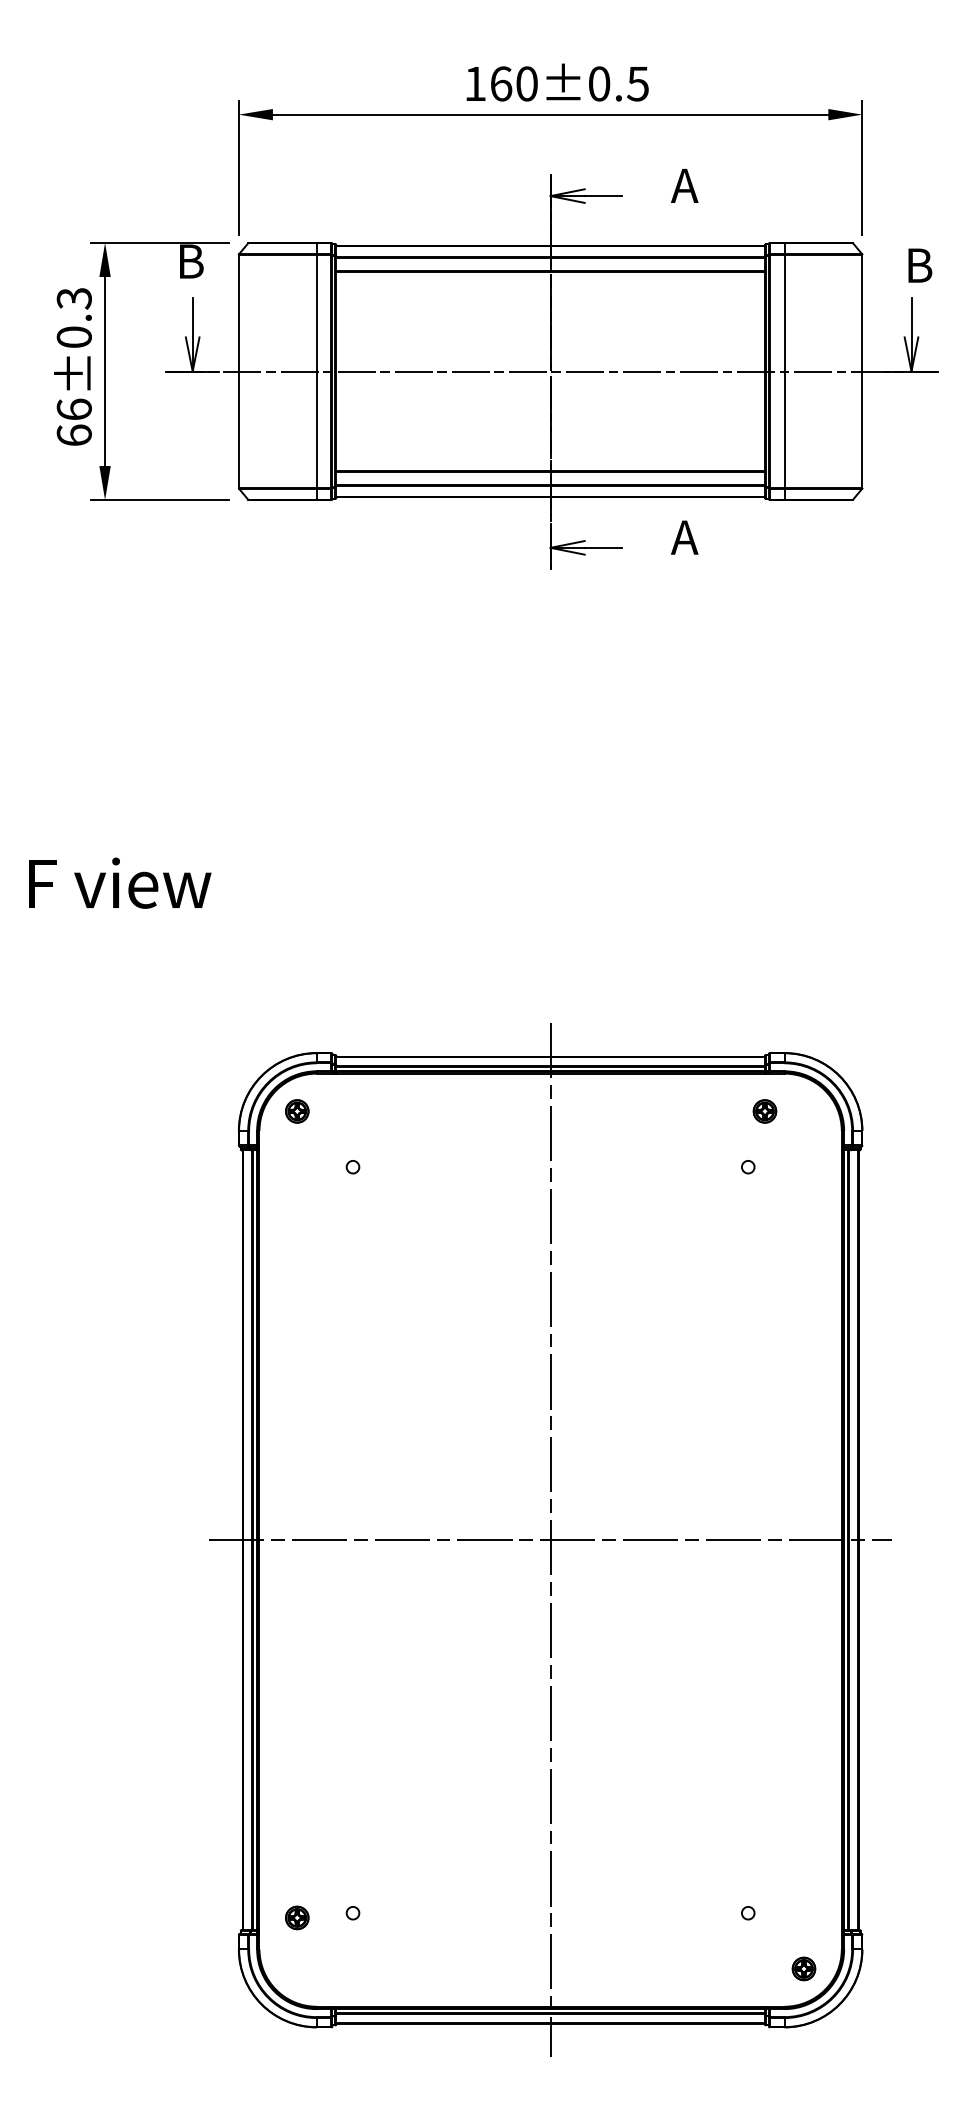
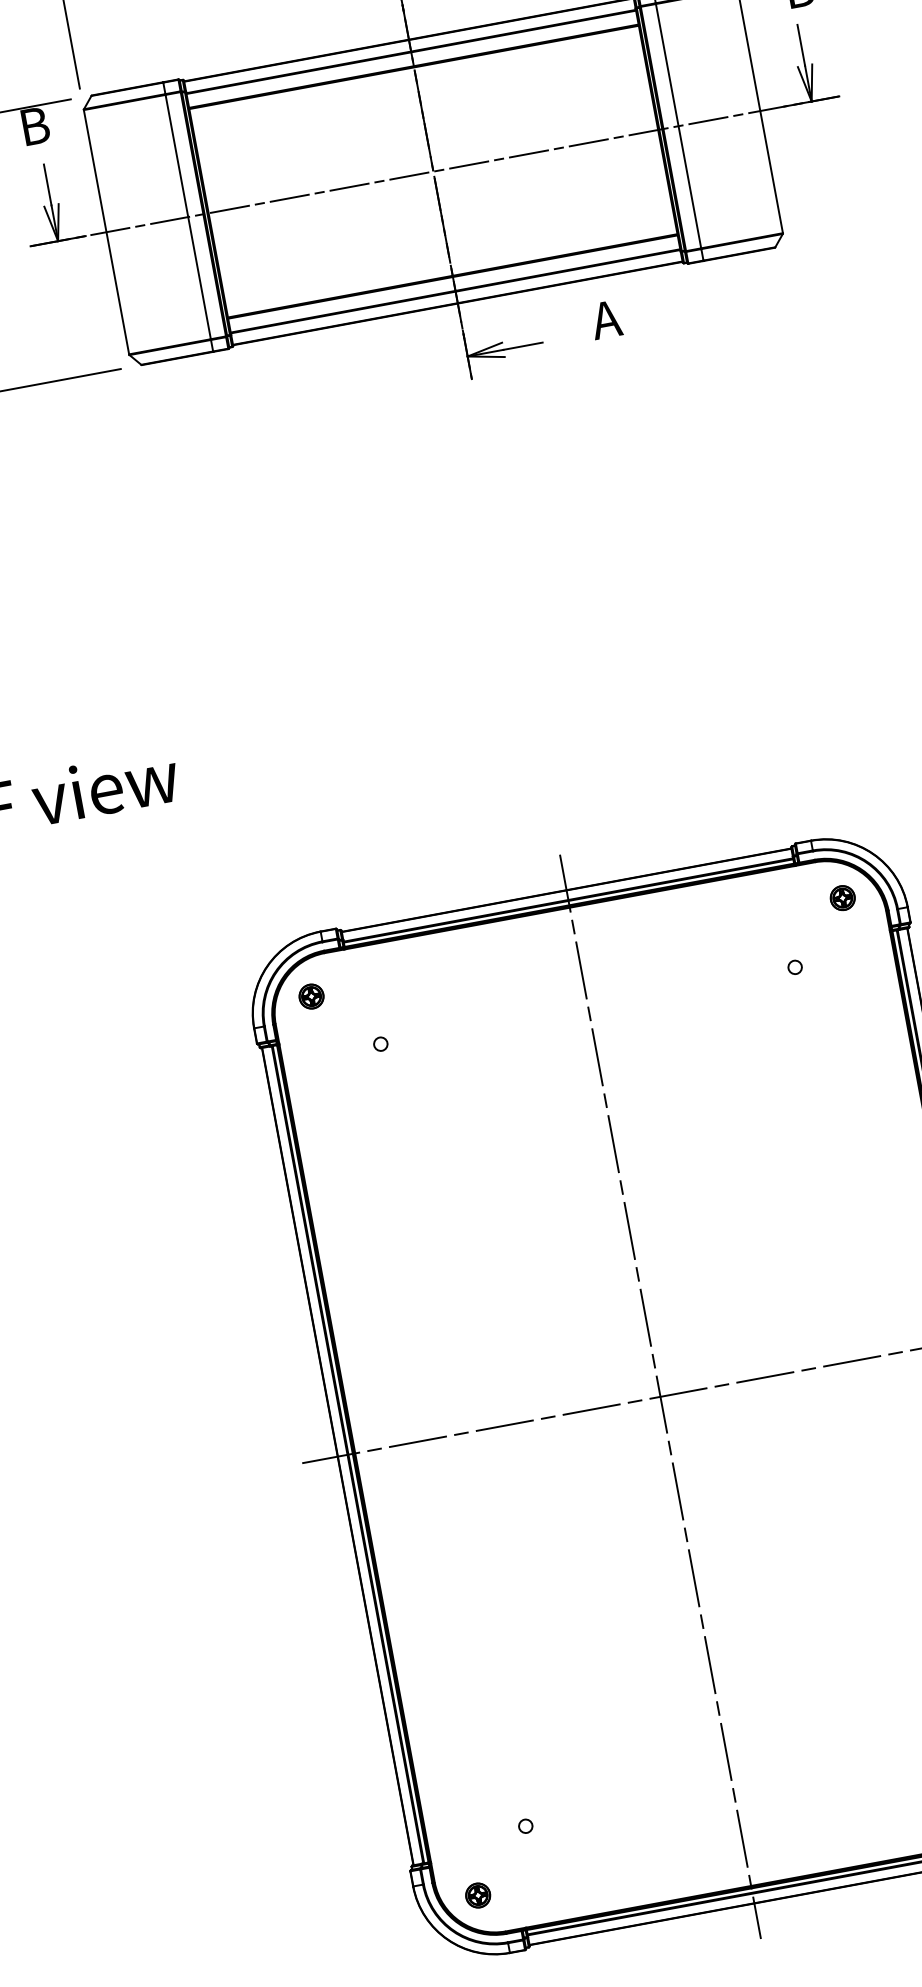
part: (764, 1111) -> (842, 898), moved
part: (297, 1917) -> (478, 1895), moved

